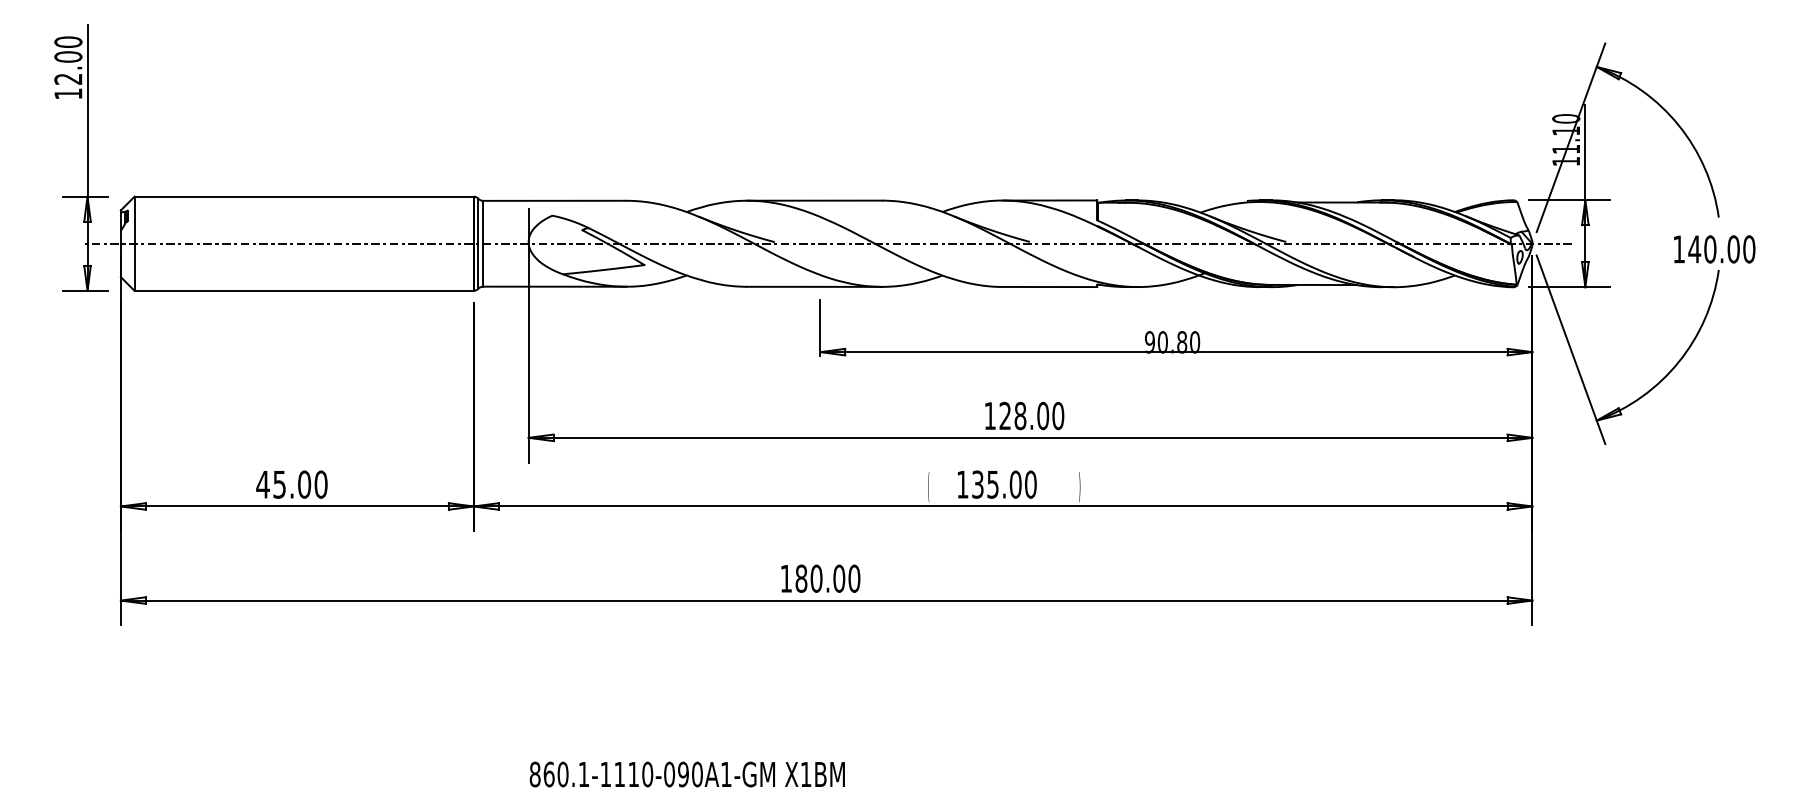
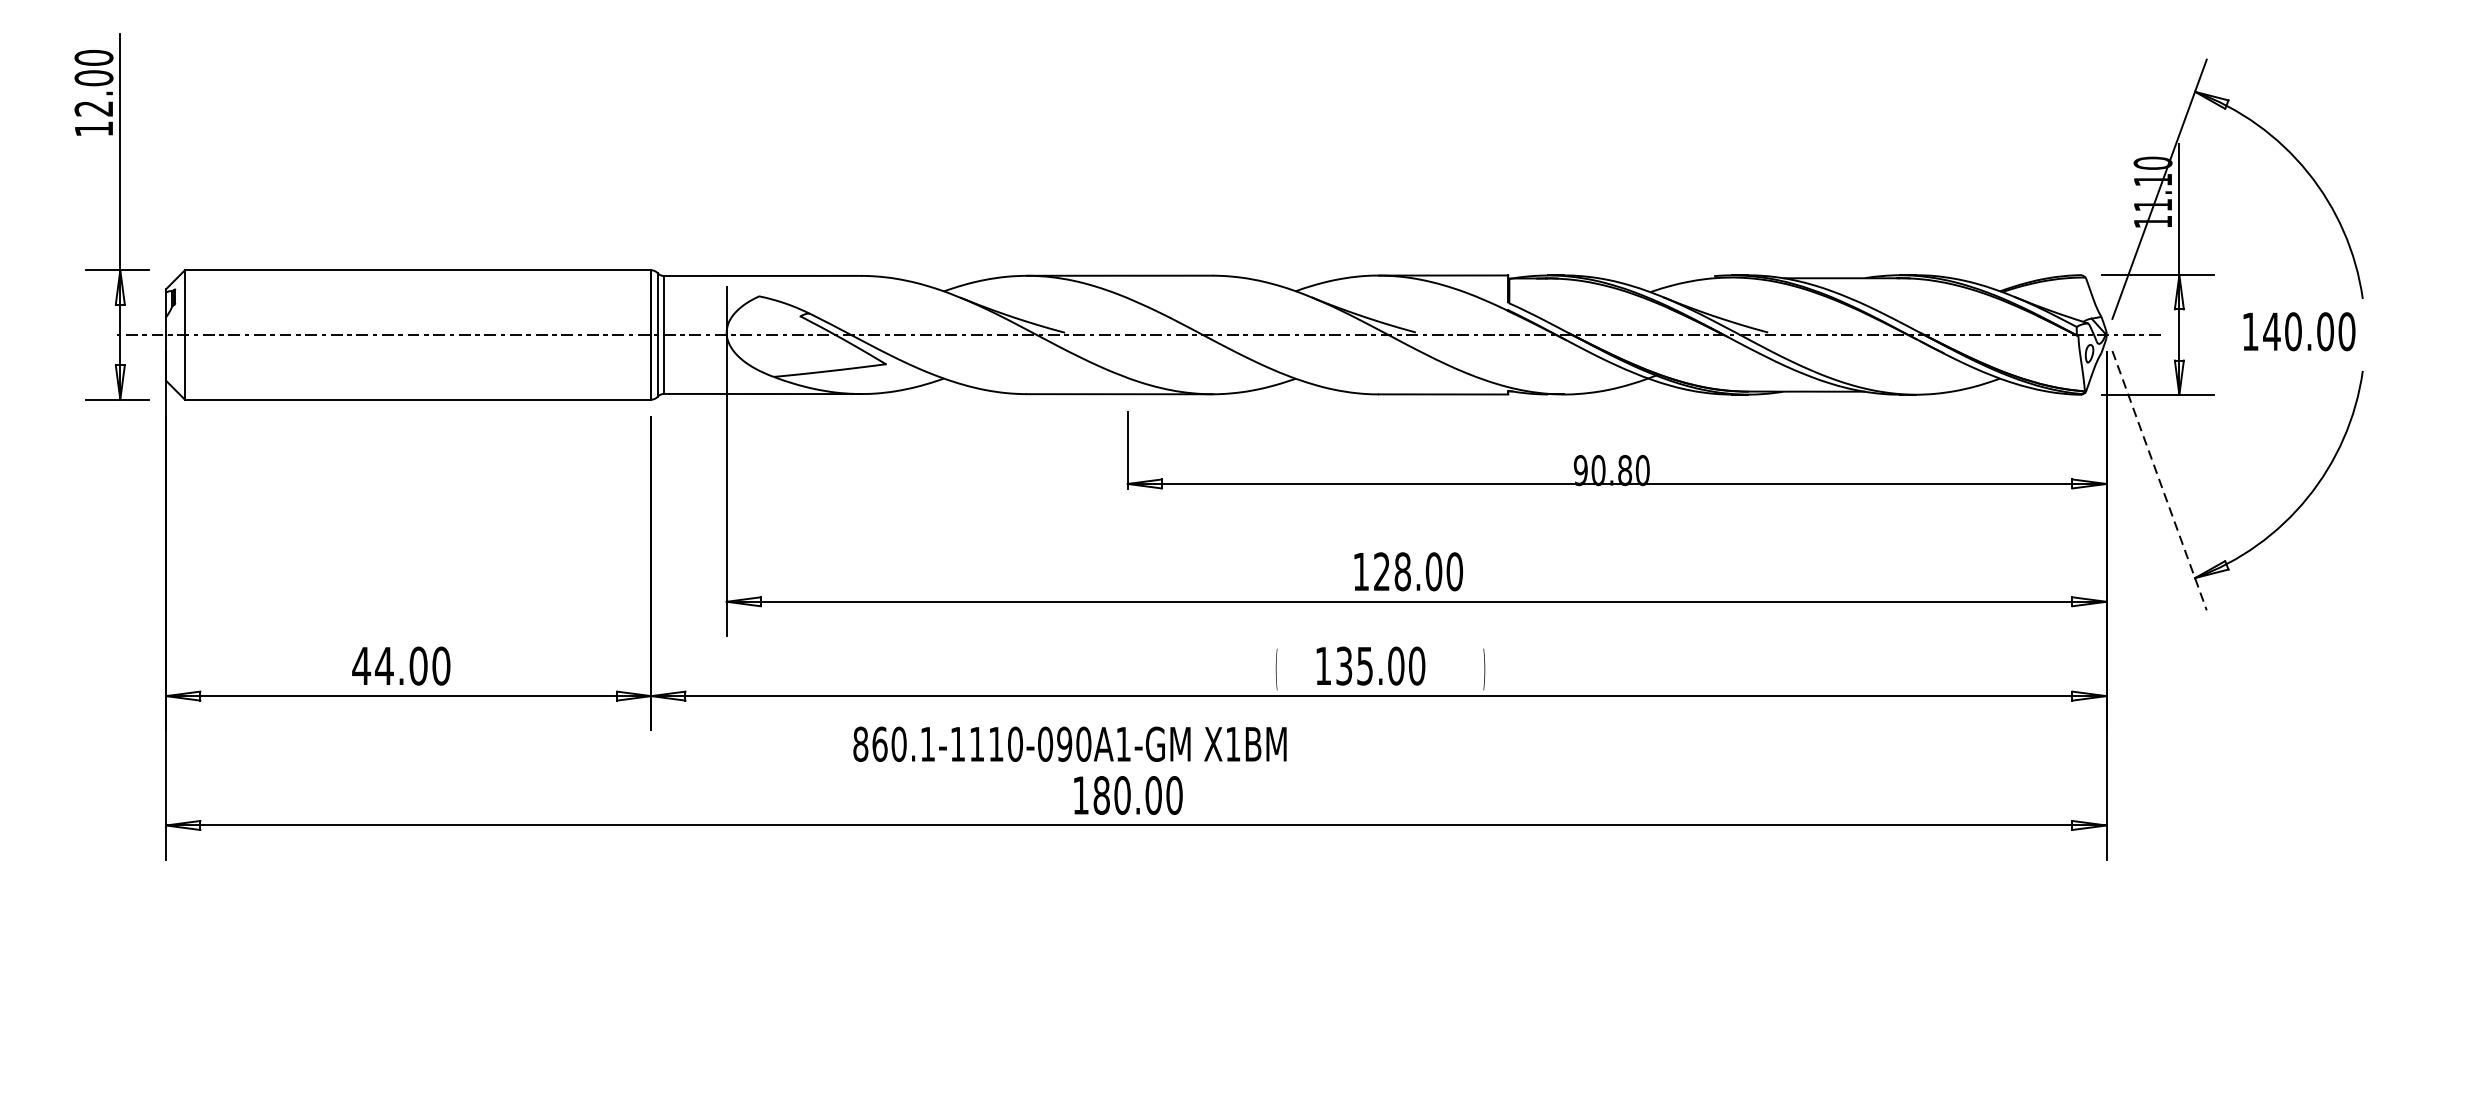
text: (1714, 249) -> (2299, 331), moved
line: (1571, 350) -> (2160, 481), solid -> dashed
text: (279, 484) -> (384, 665), 45.00 -> 44.00
text: (686, 774) -> (1068, 744), moved

